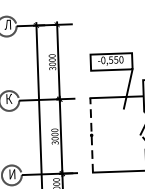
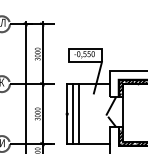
line: (92, 135) -> (67, 114), dashed -> solid
line: (99, 135) -> (73, 114), added
line: (106, 135) -> (79, 114), added

